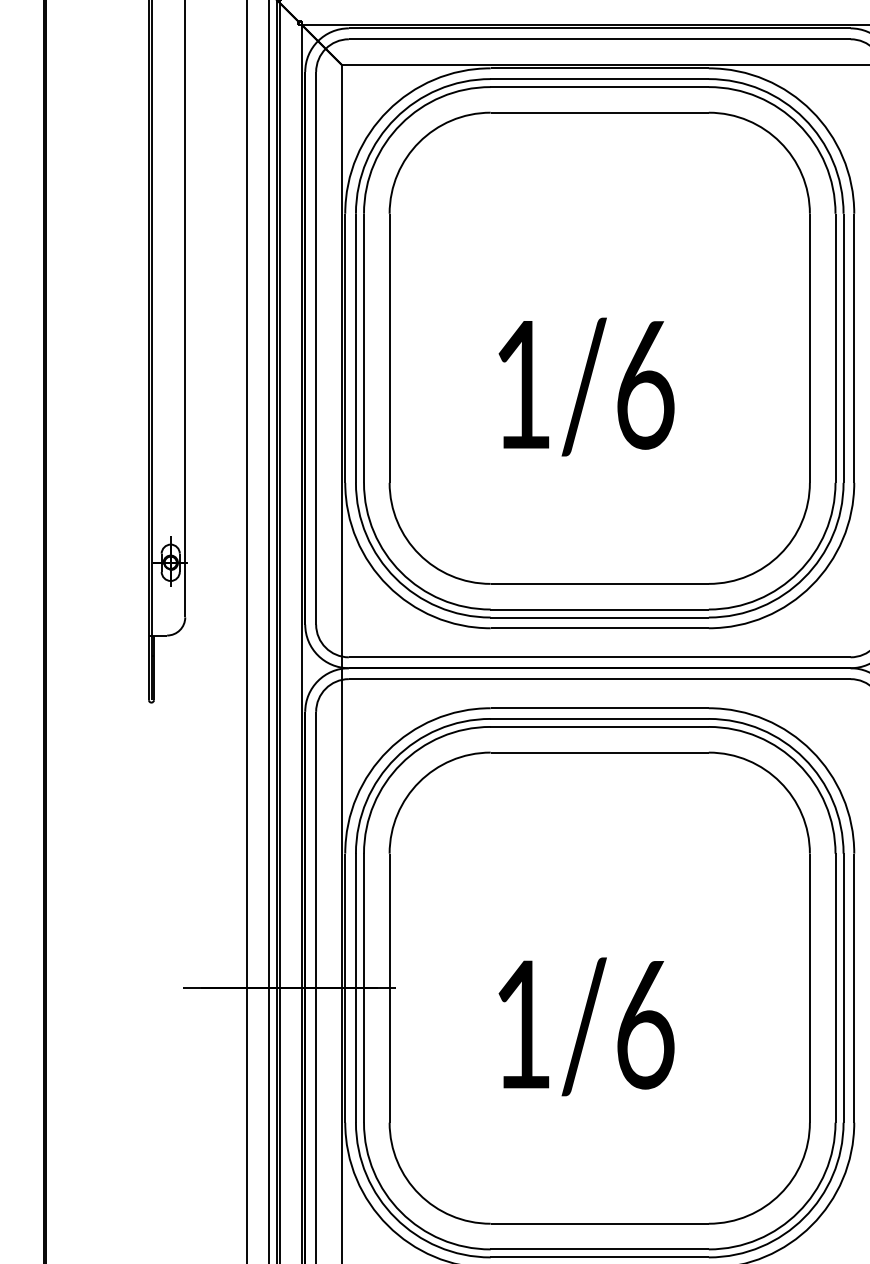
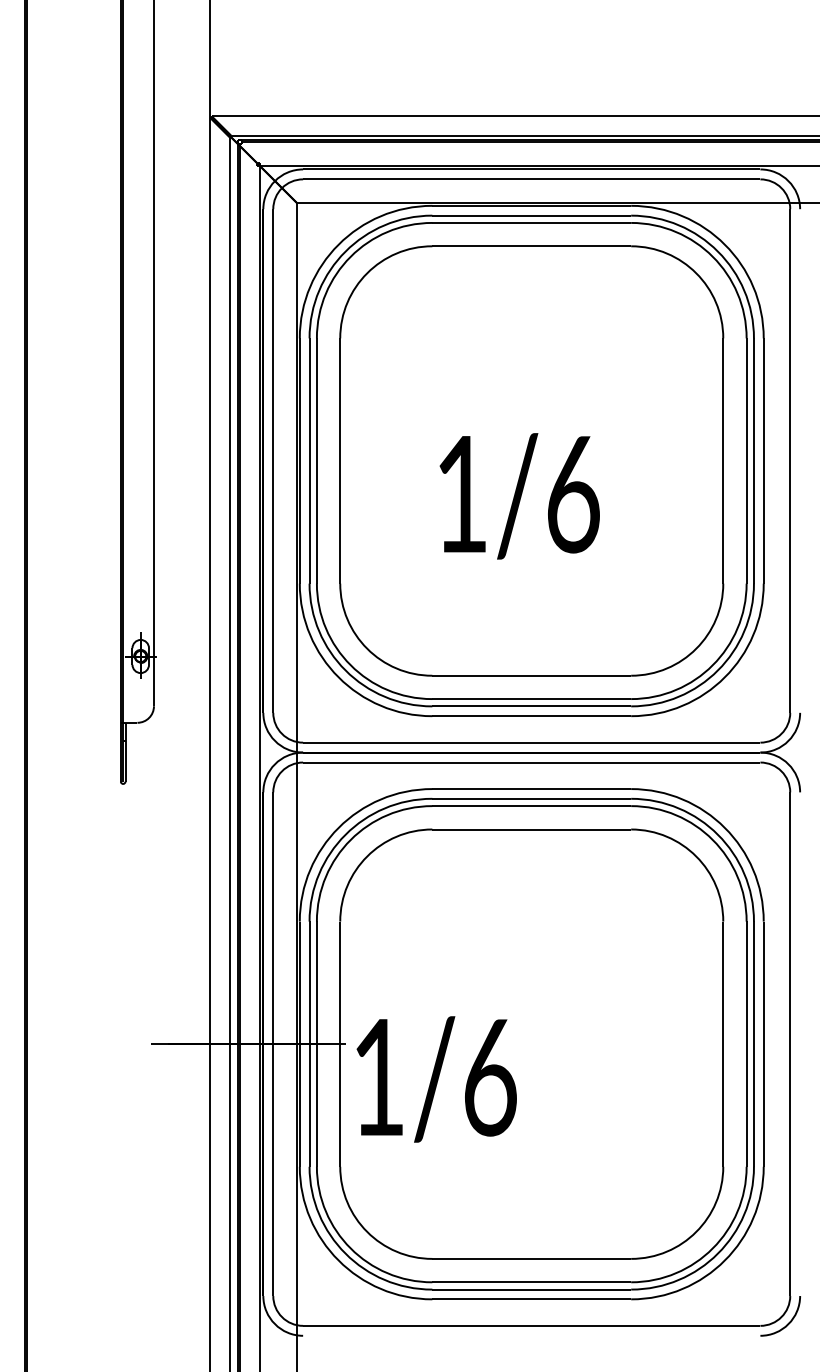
text: (586, 1026) -> (436, 1079), moved

